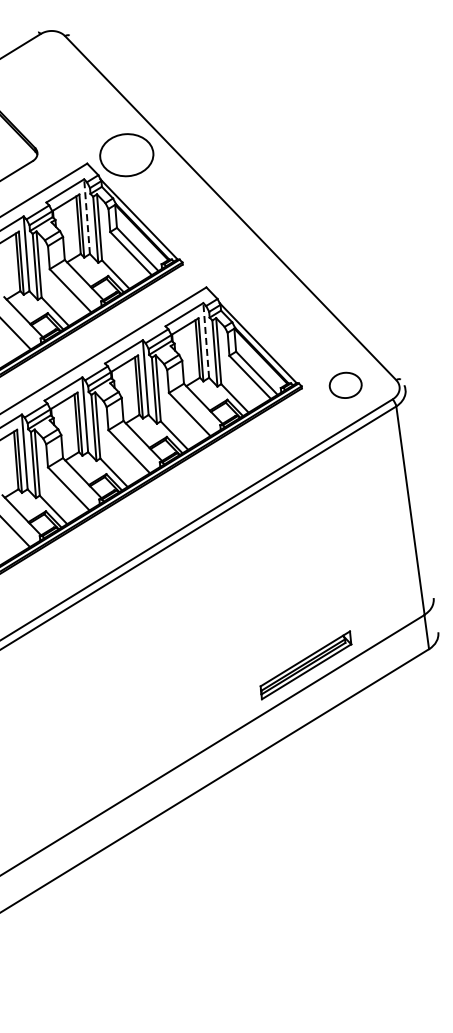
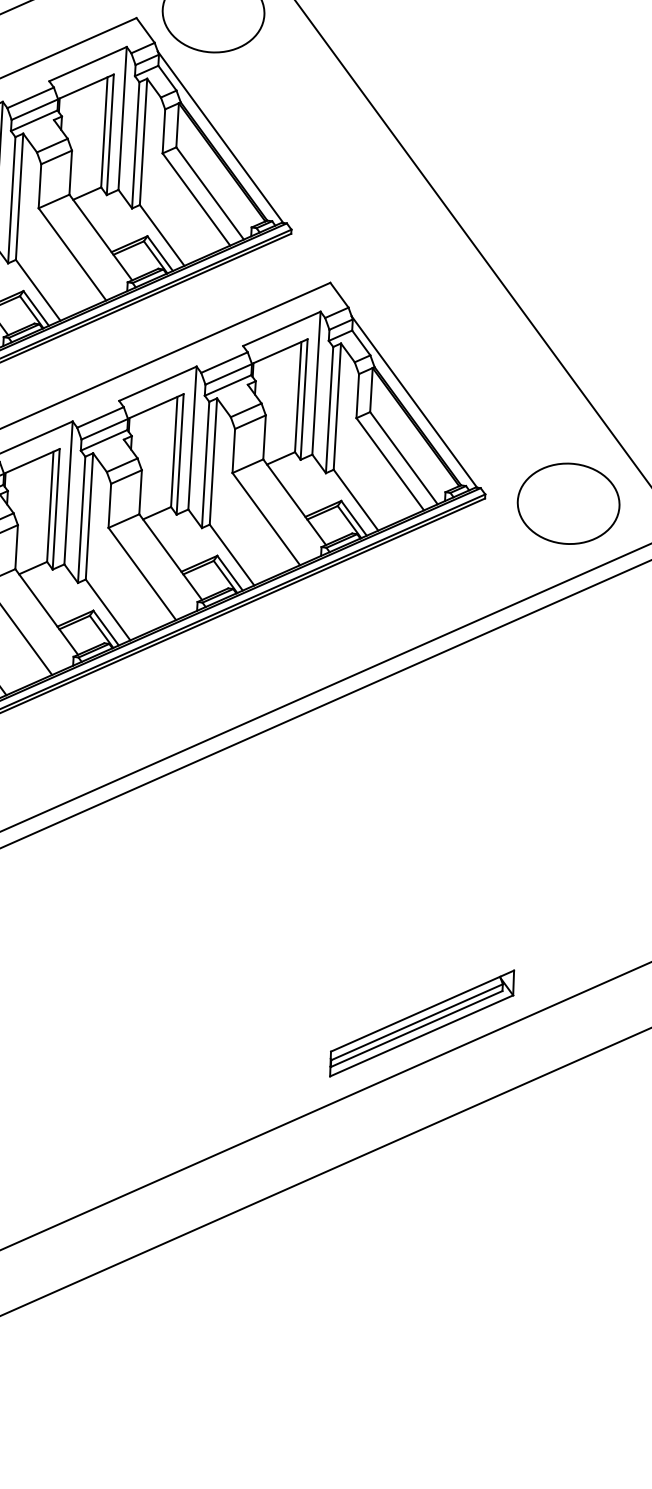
line: (87, 216) -> (123, 118), dashed -> solid
line: (206, 339) -> (317, 381), dashed -> solid
part: (345, 385) -> (568, 504), size x1.67

